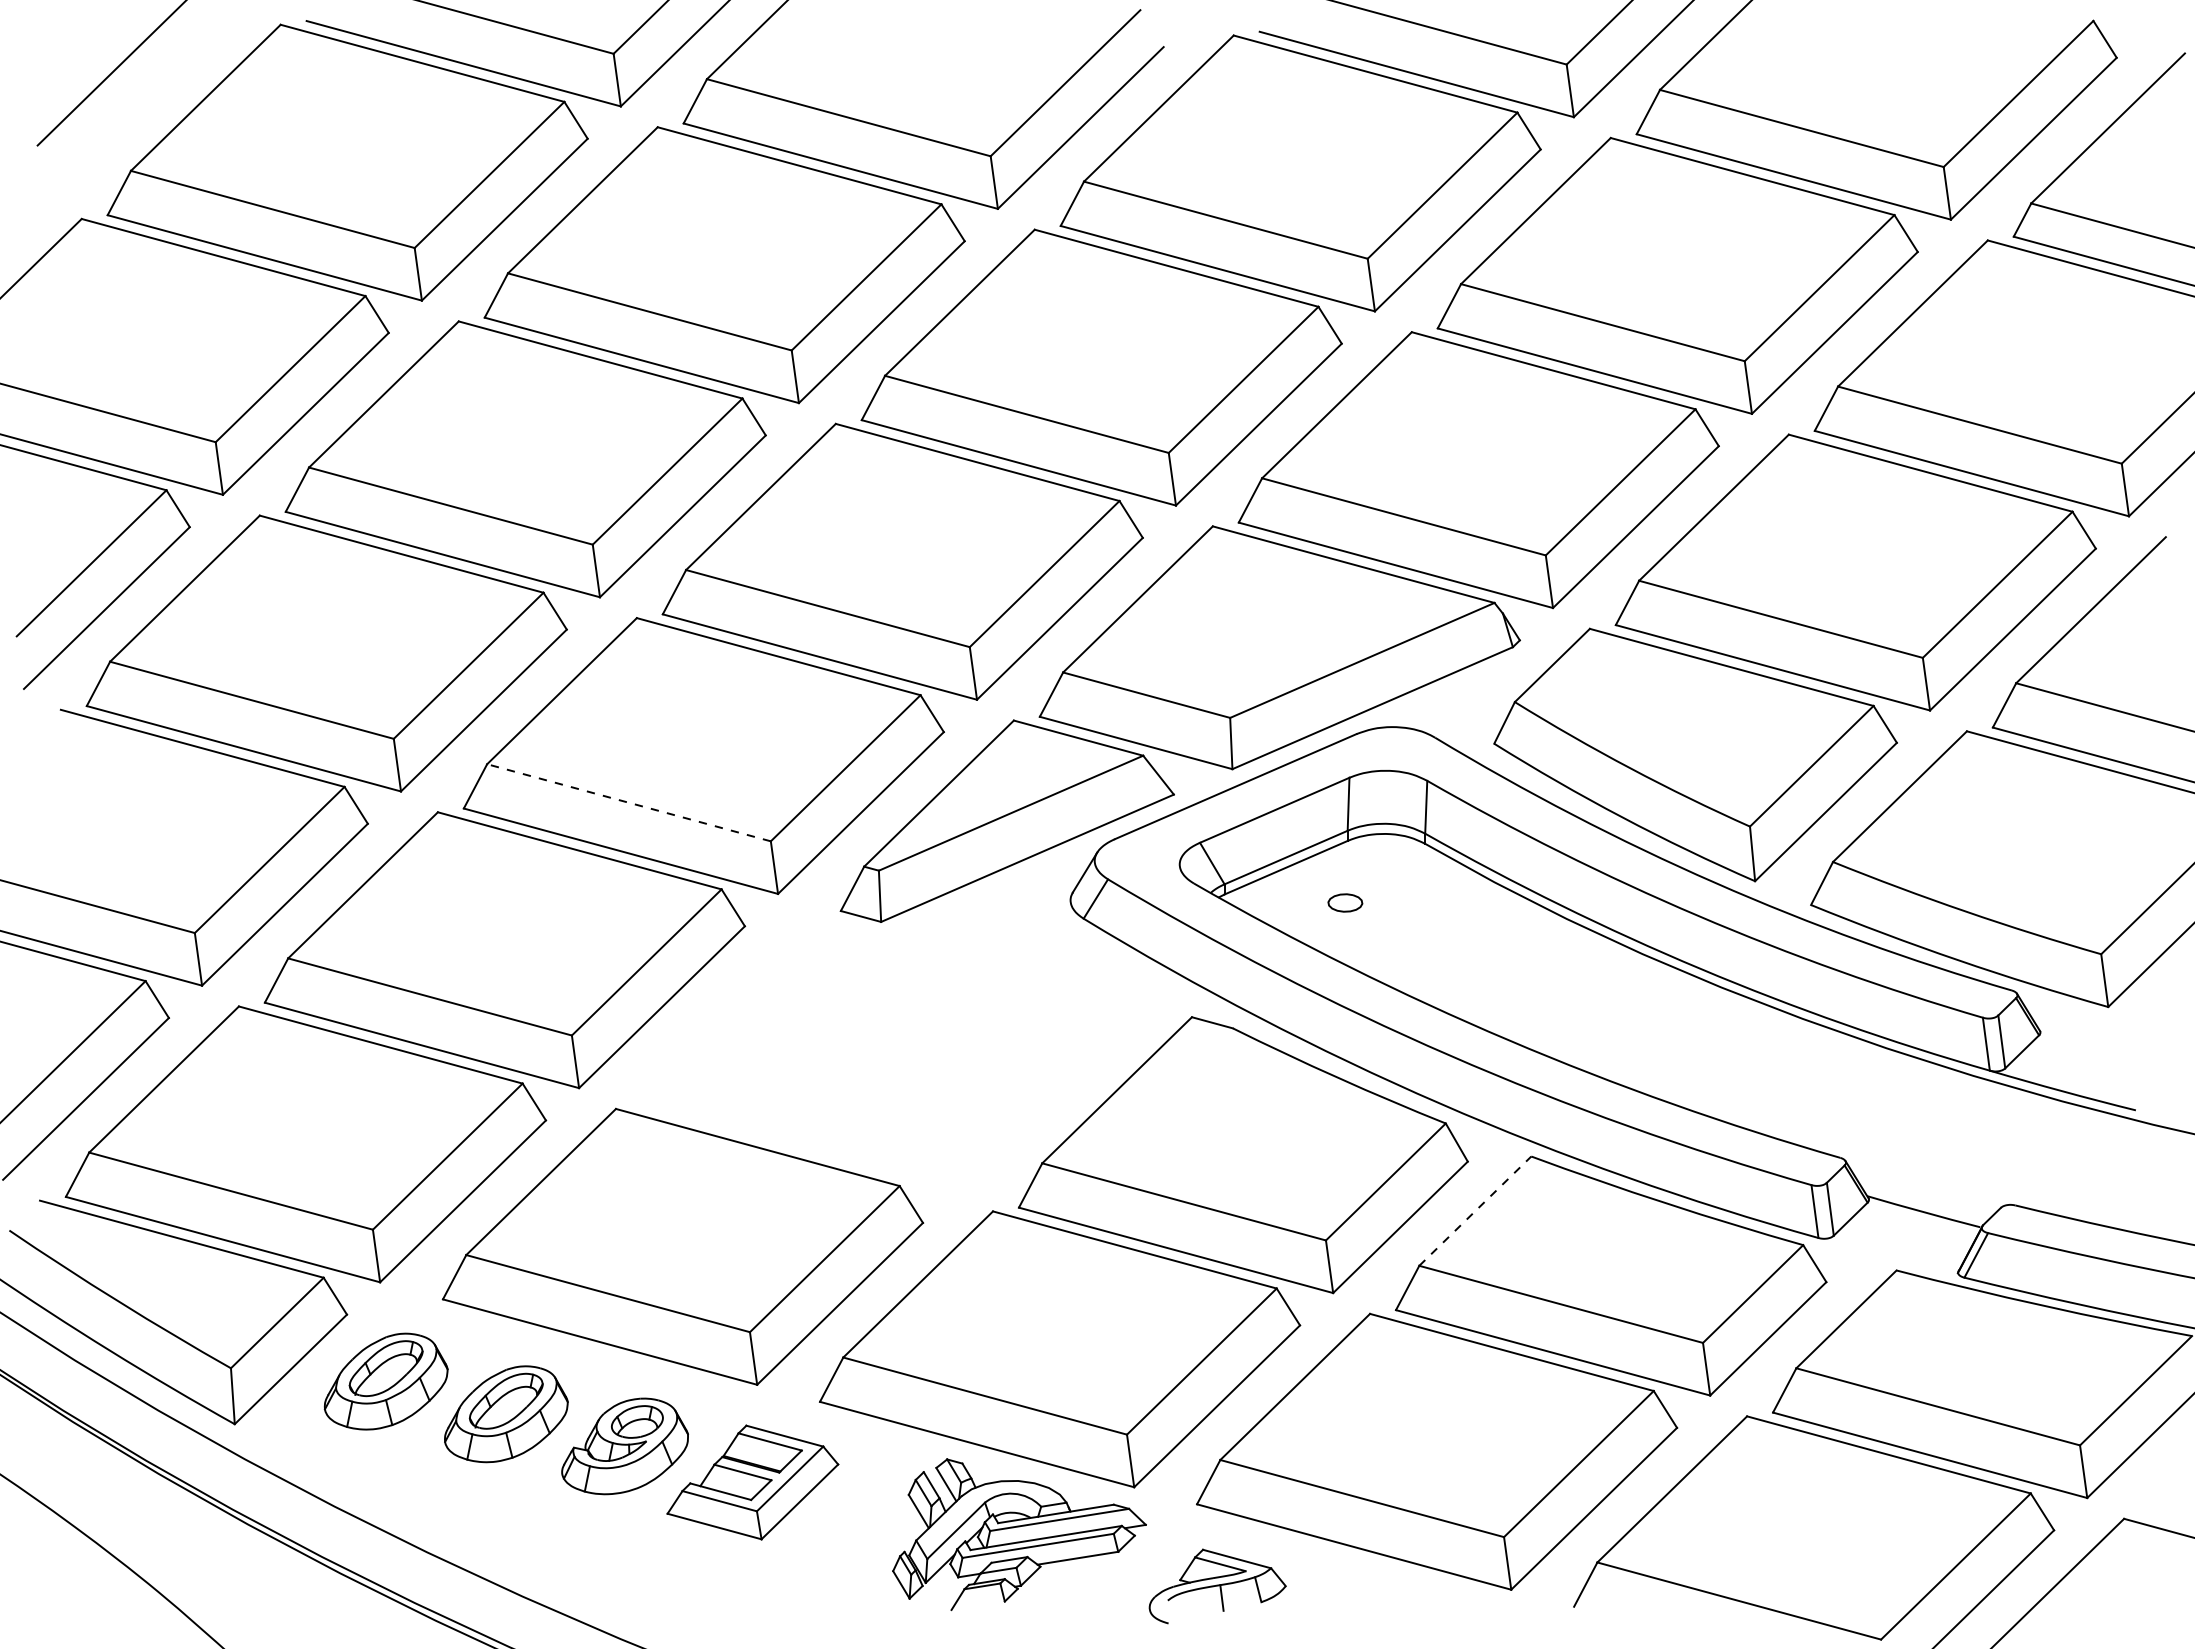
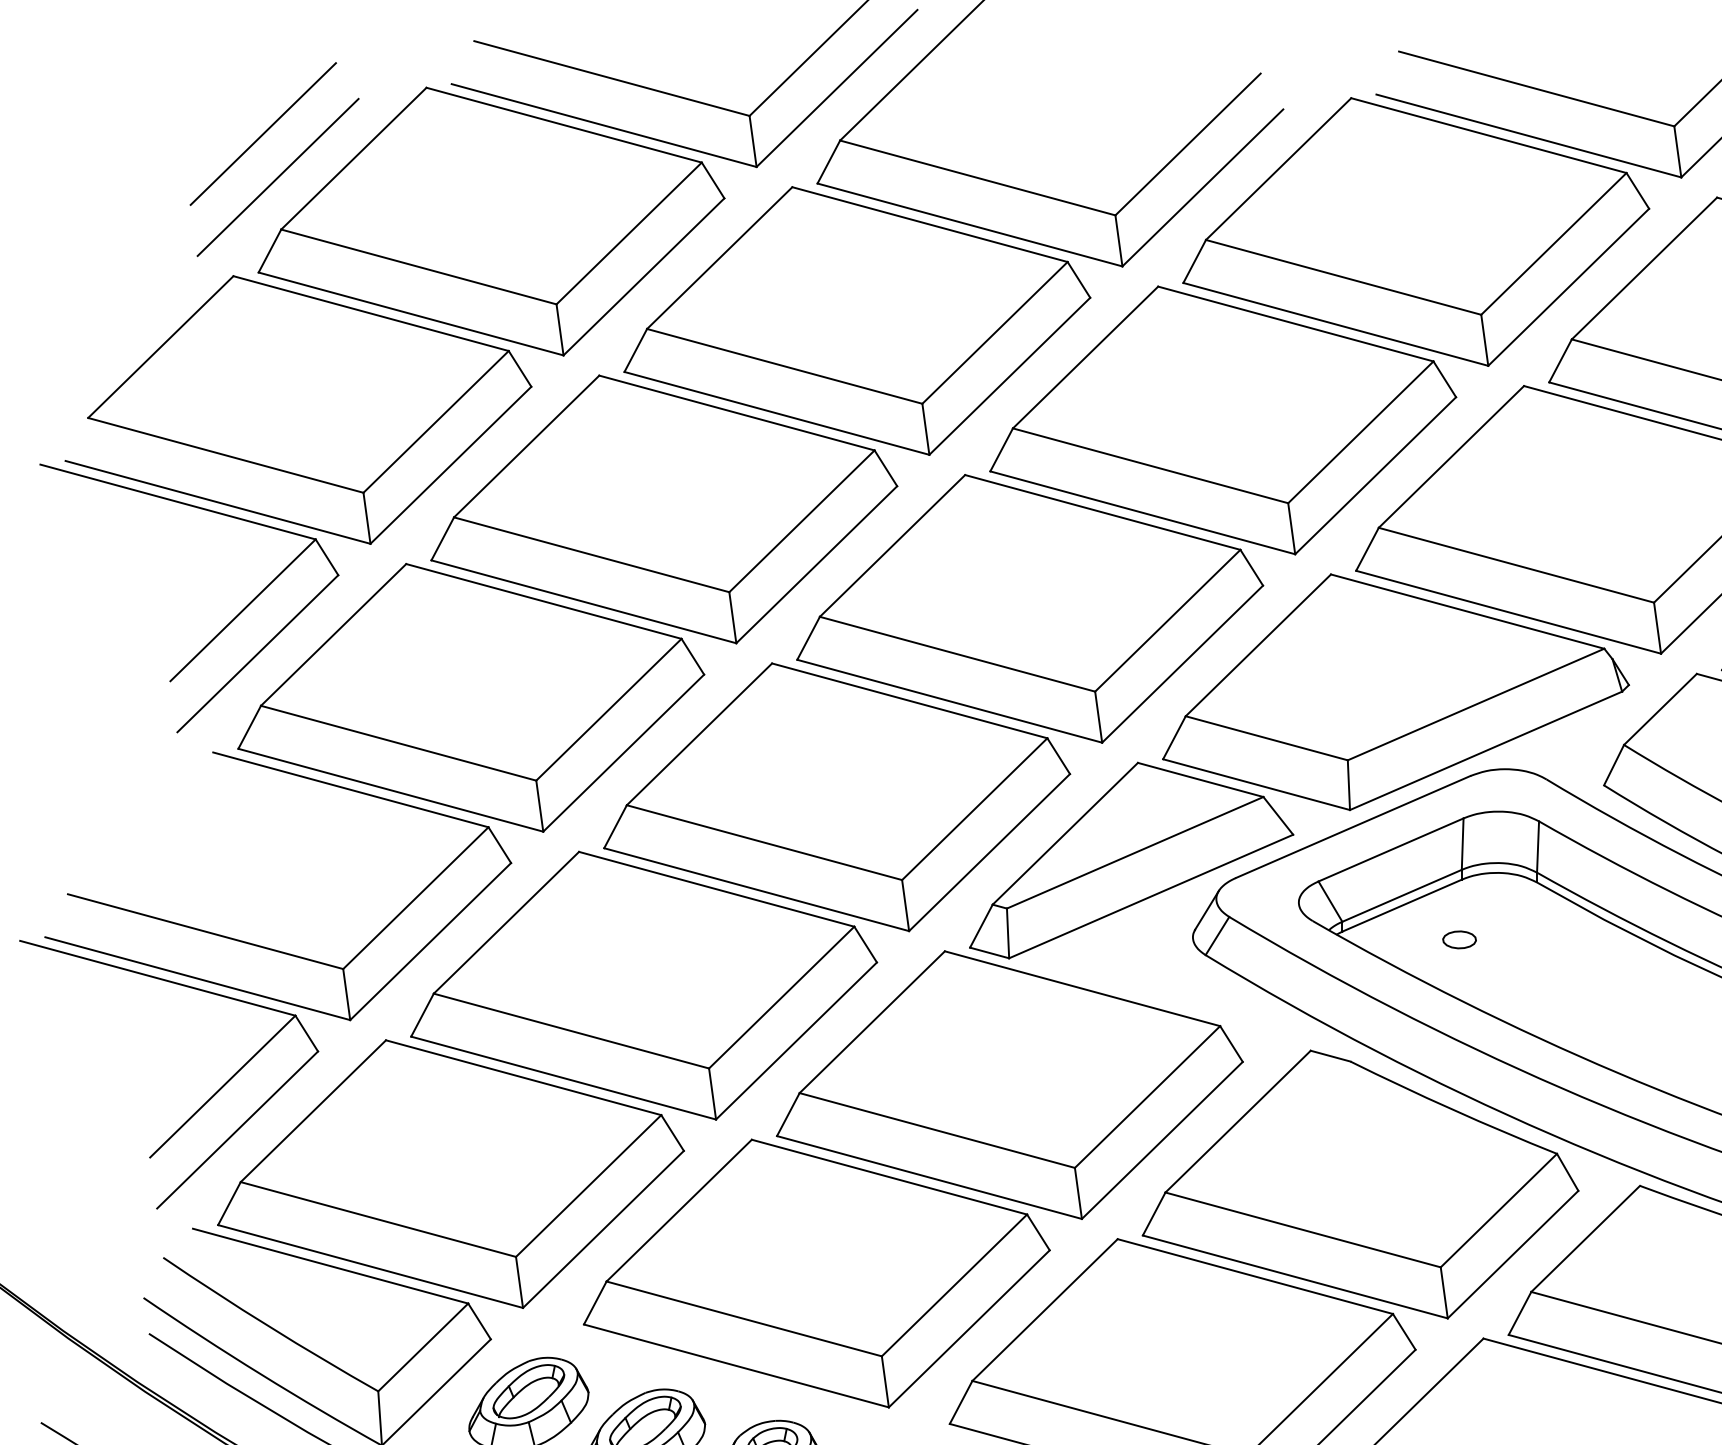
line: (127, 117) -> (277, 177), added
line: (629, 802) -> (764, 842), dashed -> solid
part: (881, 1052) -> (1009, 1084), added
line: (1475, 1210) -> (1585, 1238), dashed -> solid

